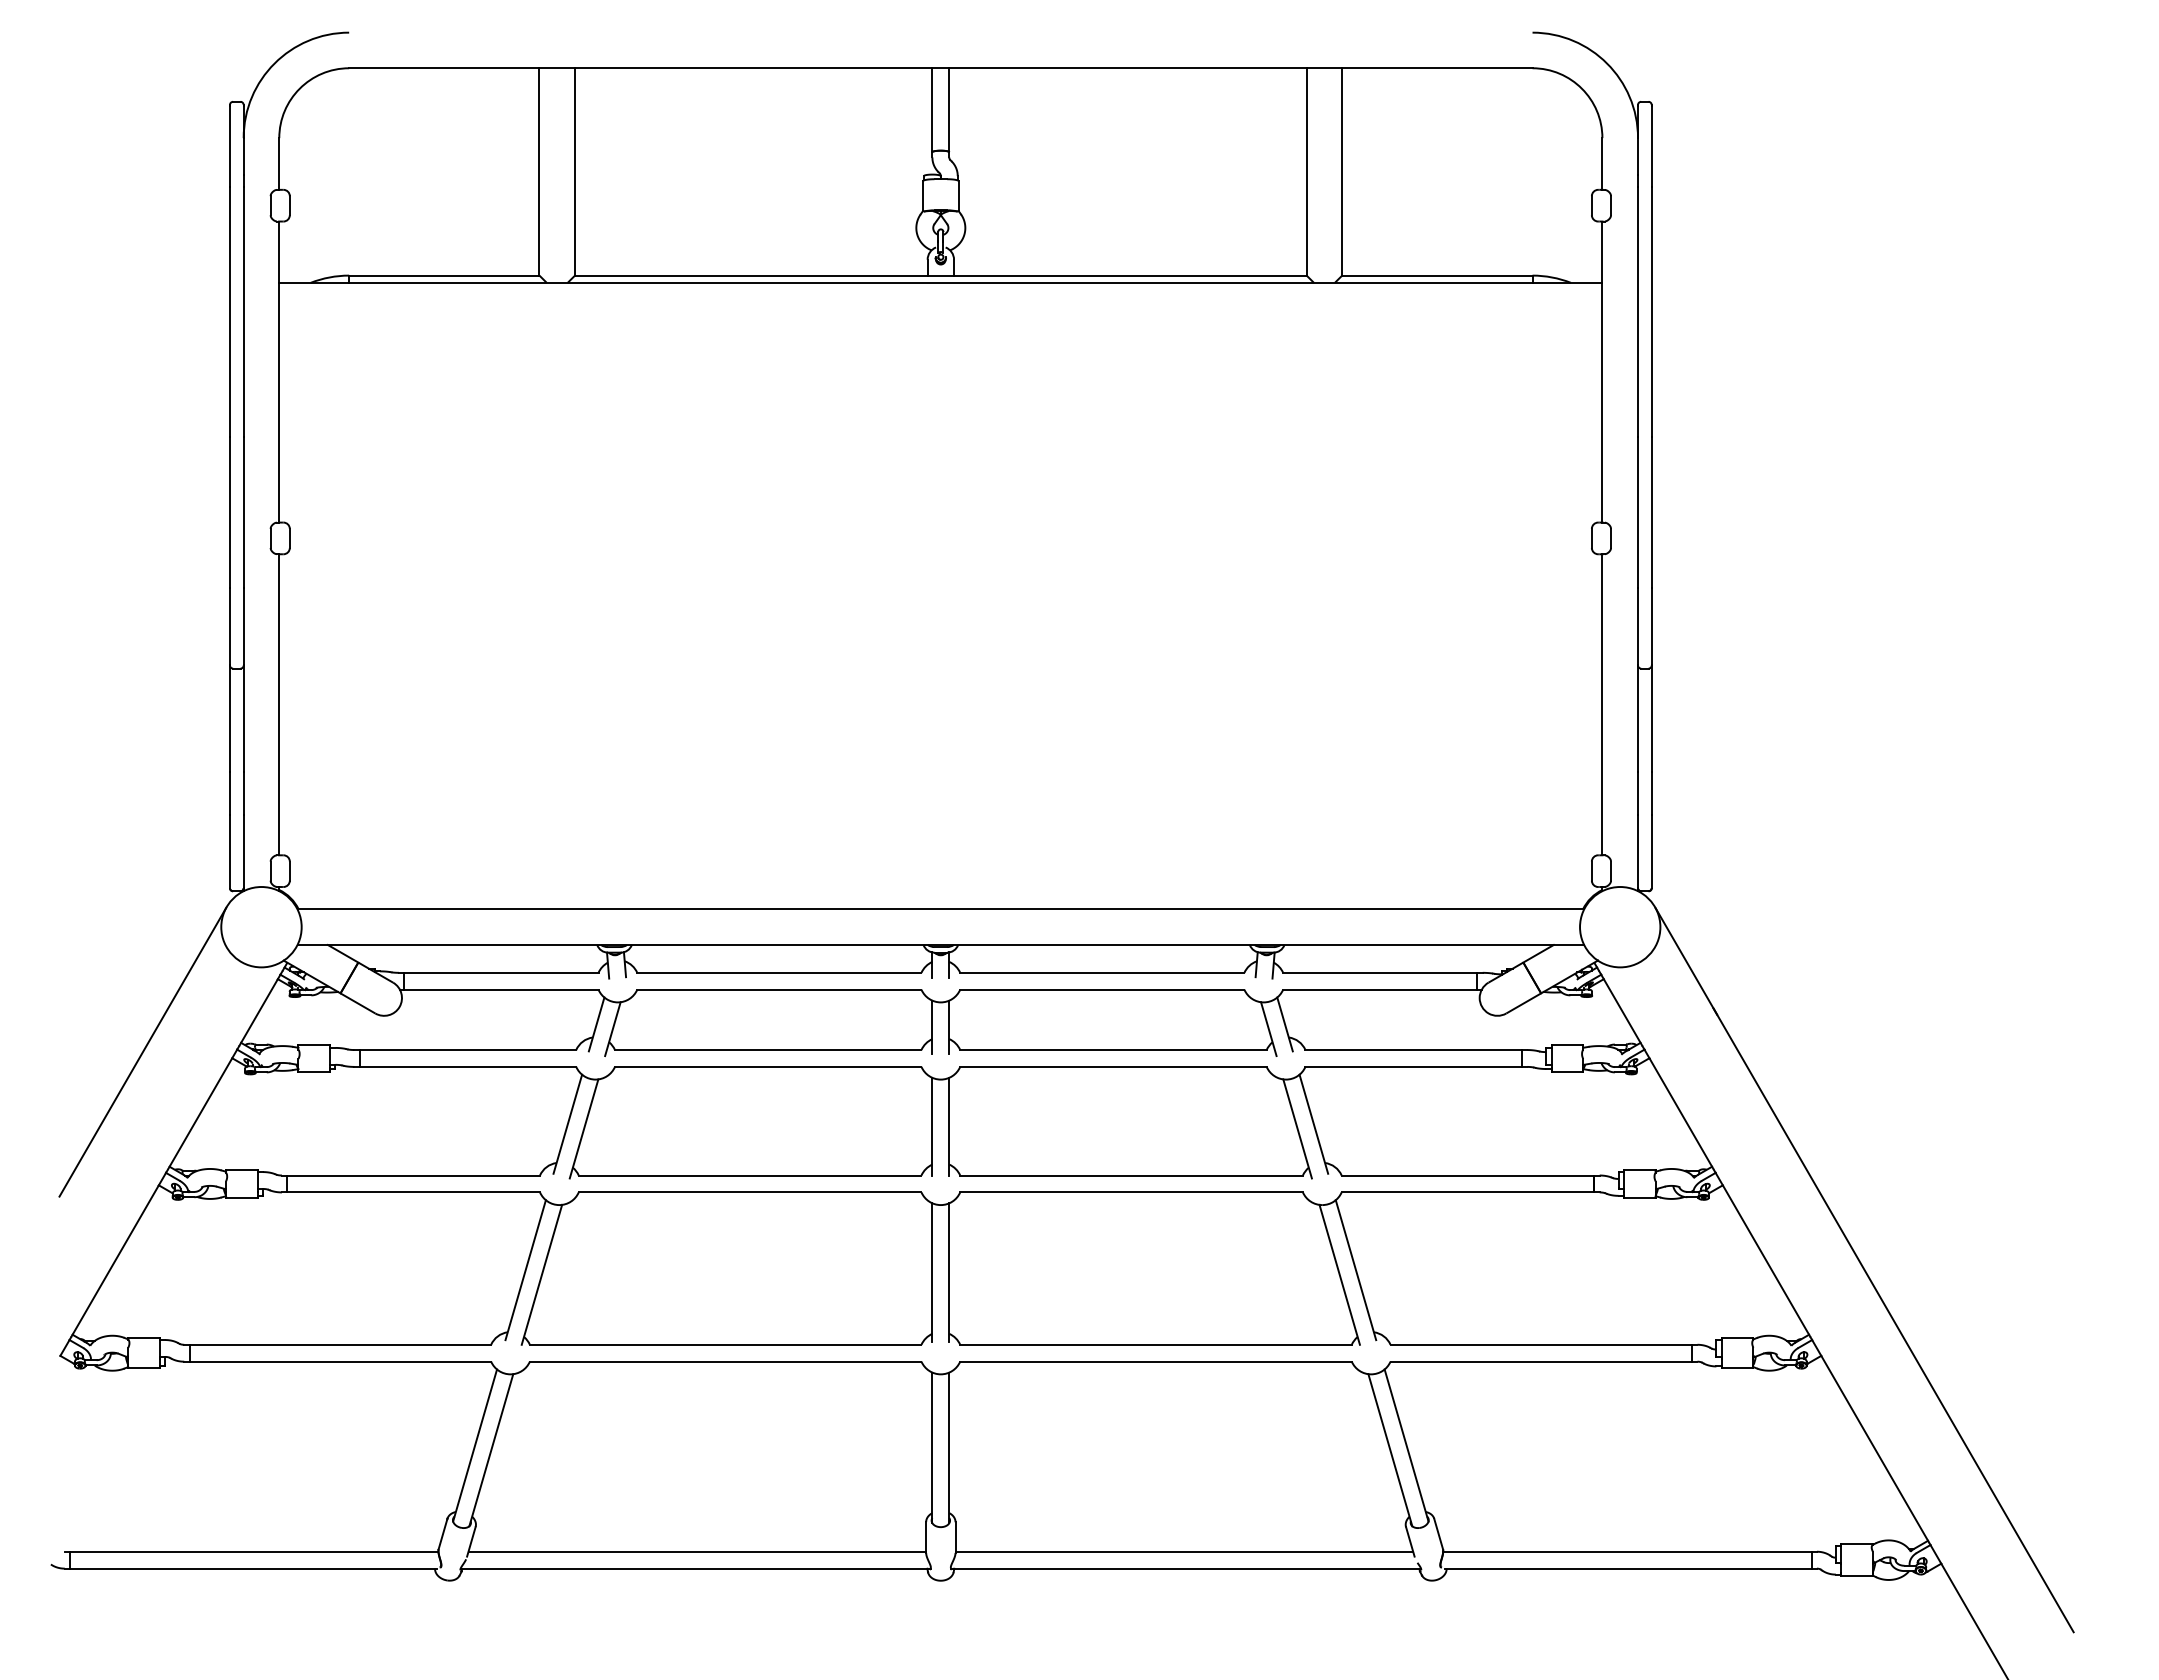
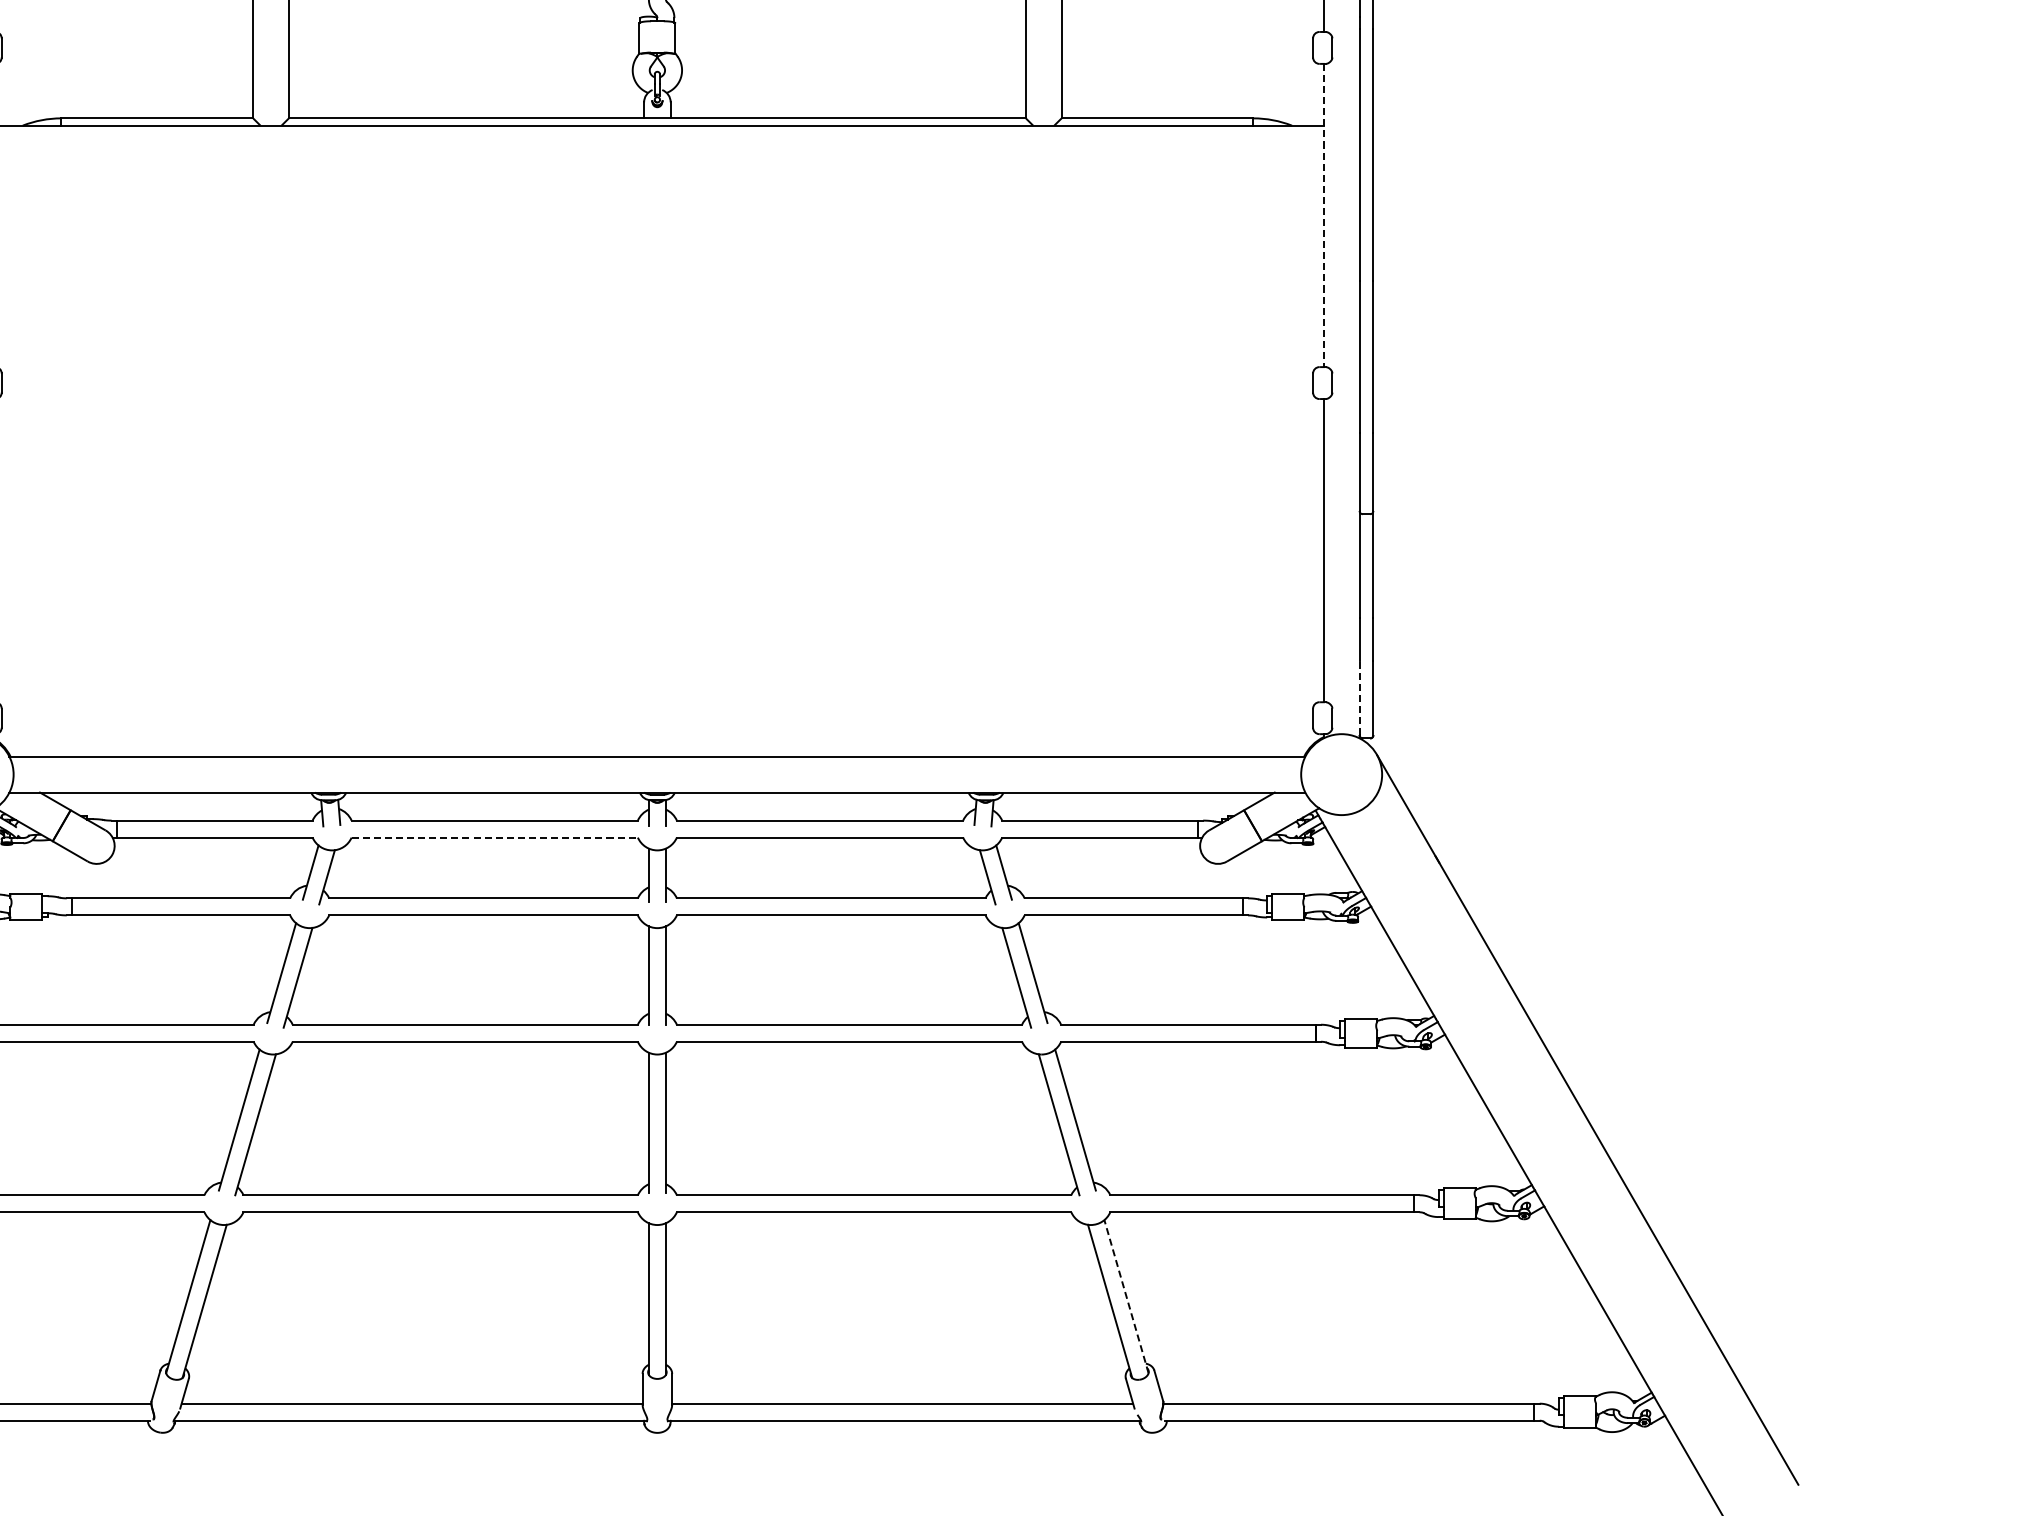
line: (1602, 372) -> (1323, 215), solid -> dashed
line: (1638, 851) -> (1360, 698), solid -> dashed
line: (779, 989) -> (494, 837), solid -> dashed
line: (1406, 1445) -> (1126, 1296), solid -> dashed

